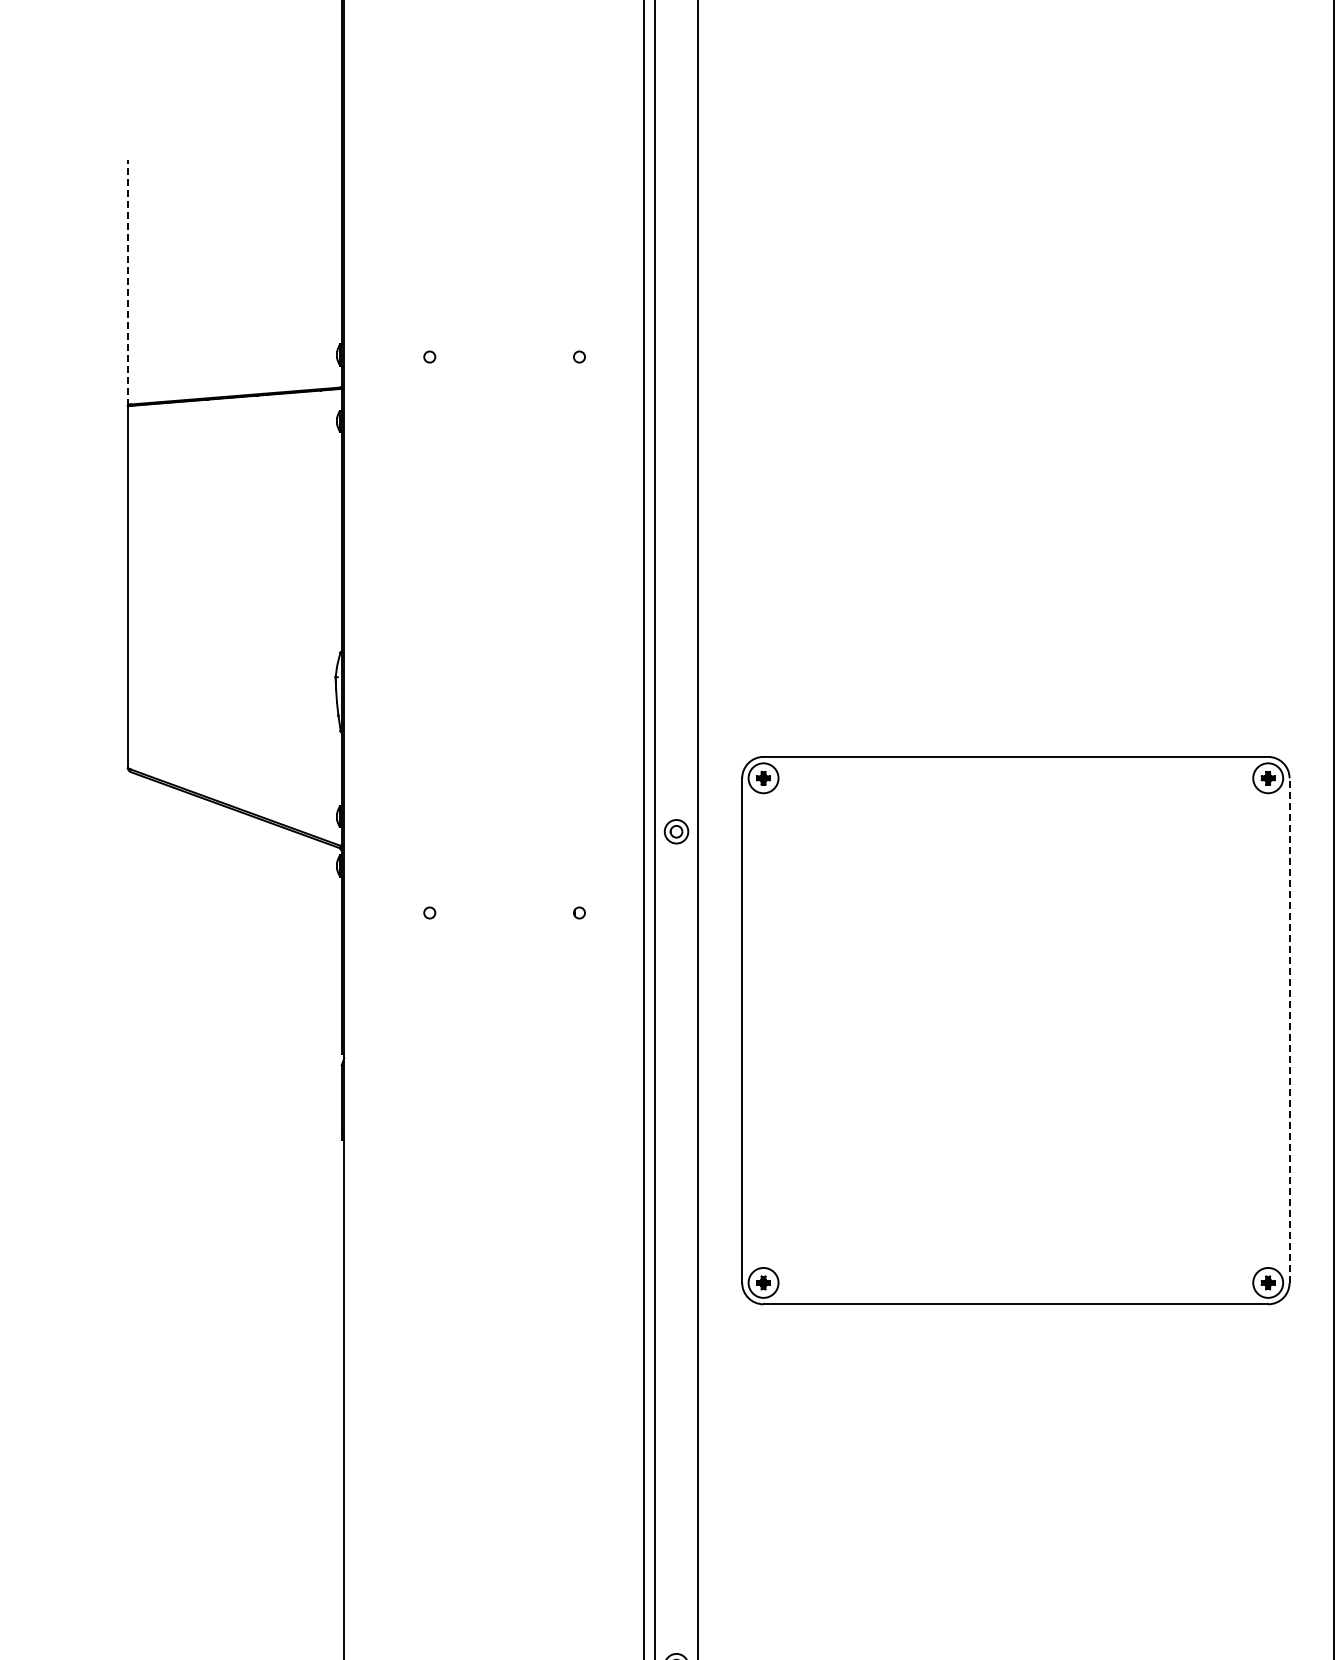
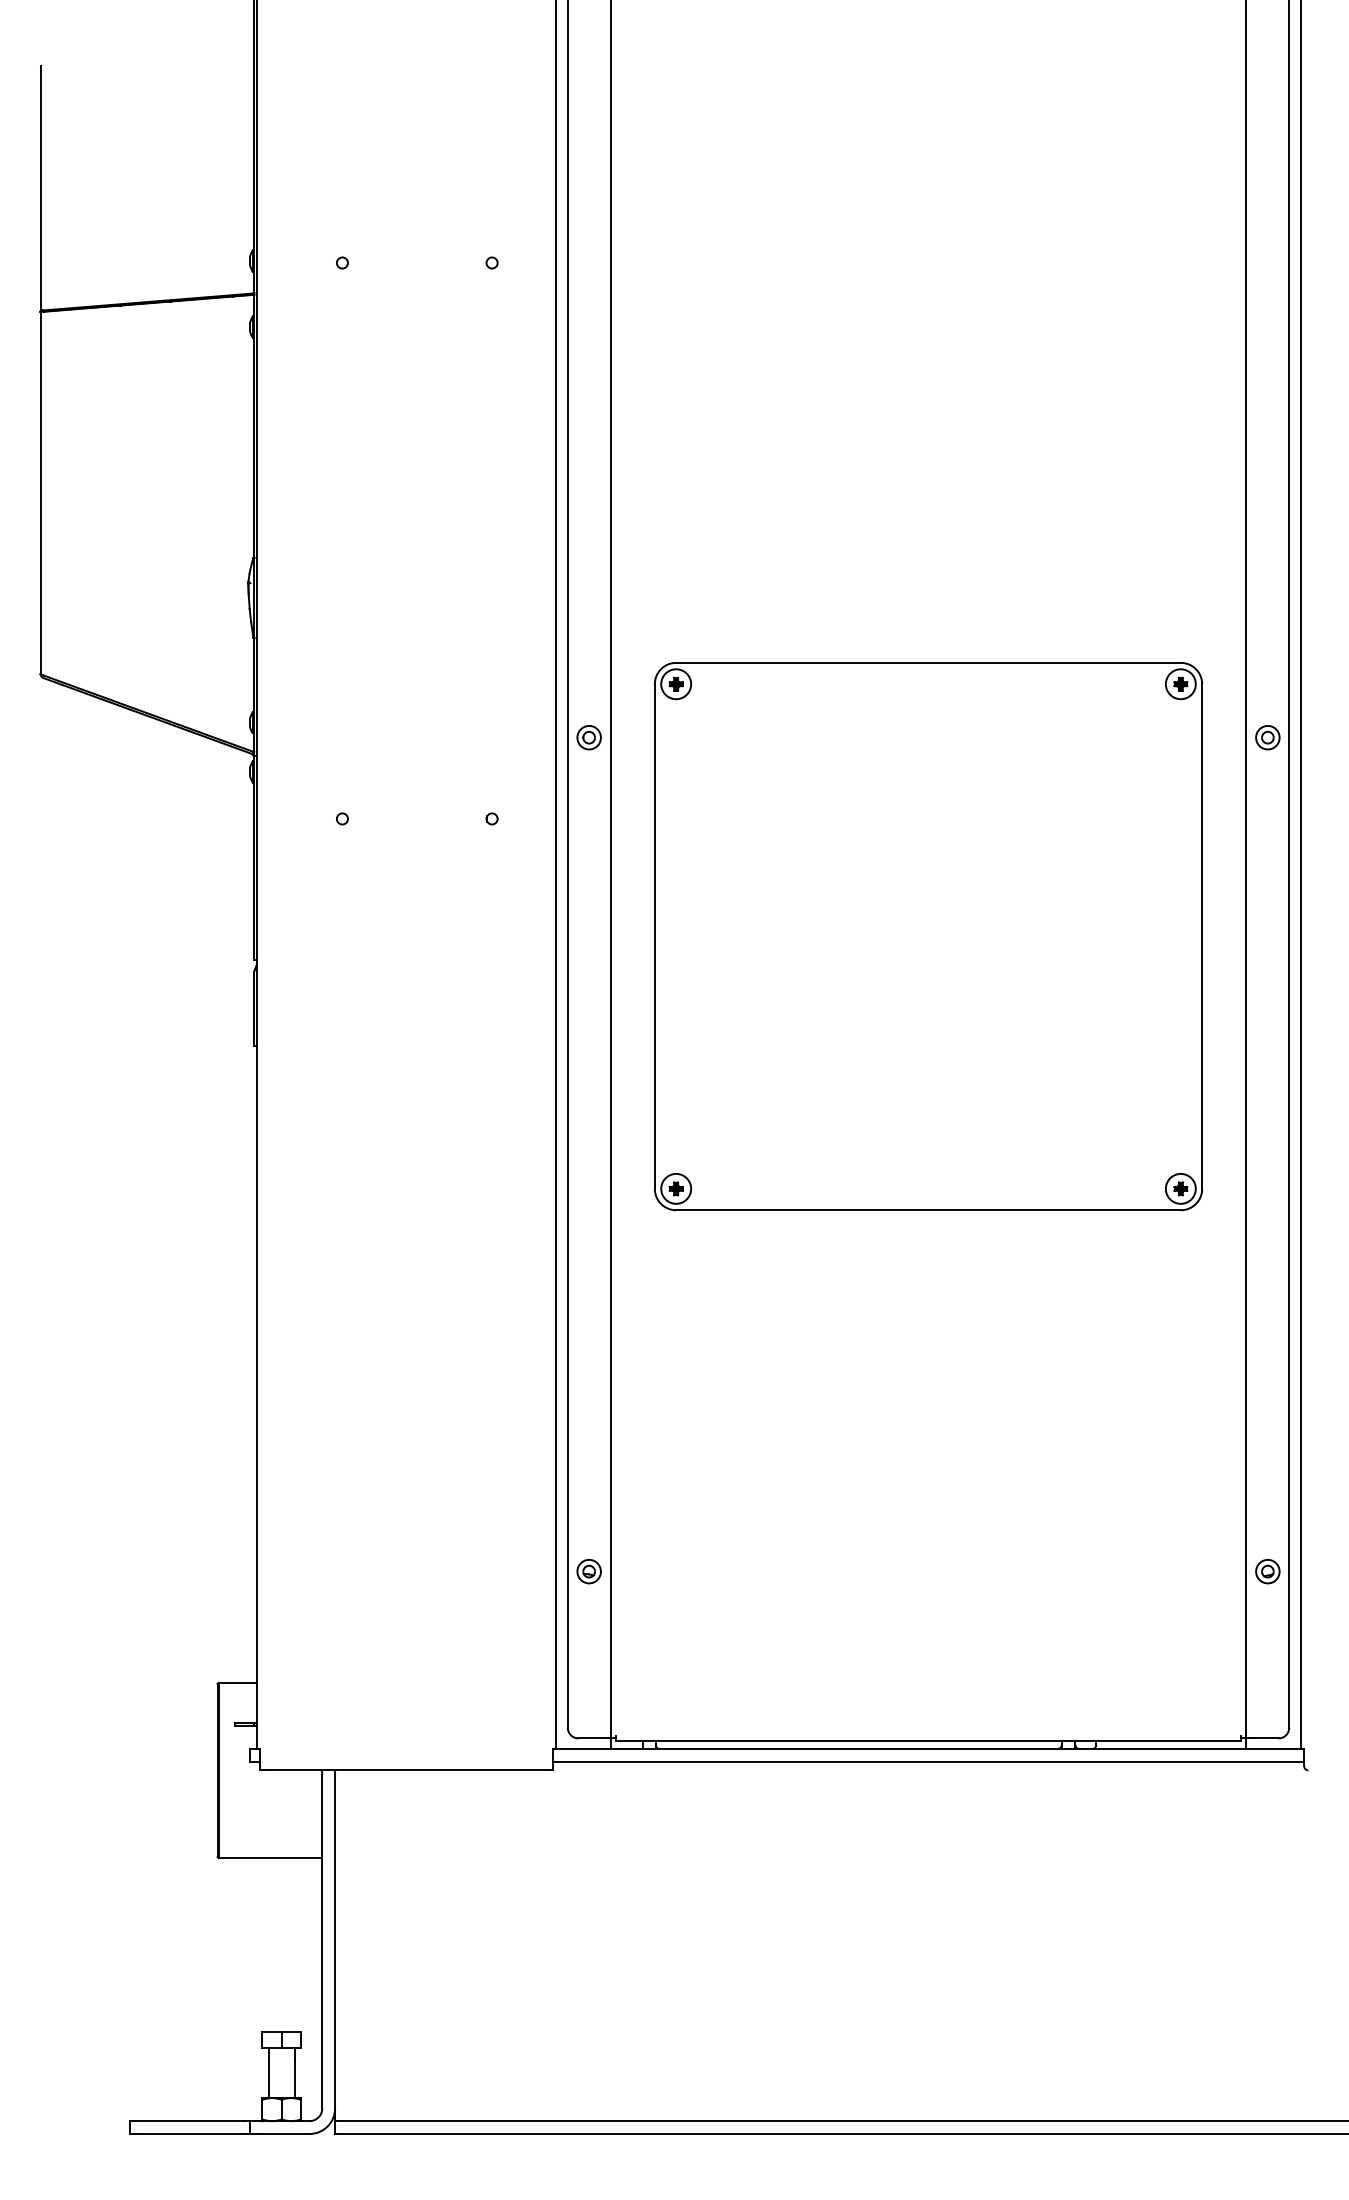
line: (127, 283) -> (40, 189), dashed -> solid
line: (1289, 1030) -> (1202, 936), dashed -> solid

